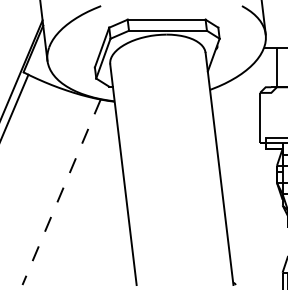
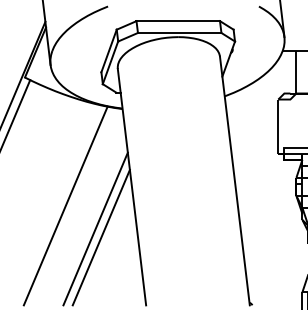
line: (61, 192) -> (65, 206), dashed -> solid
line: (89, 213) -> (95, 228), added
line: (94, 221) -> (100, 237), added

